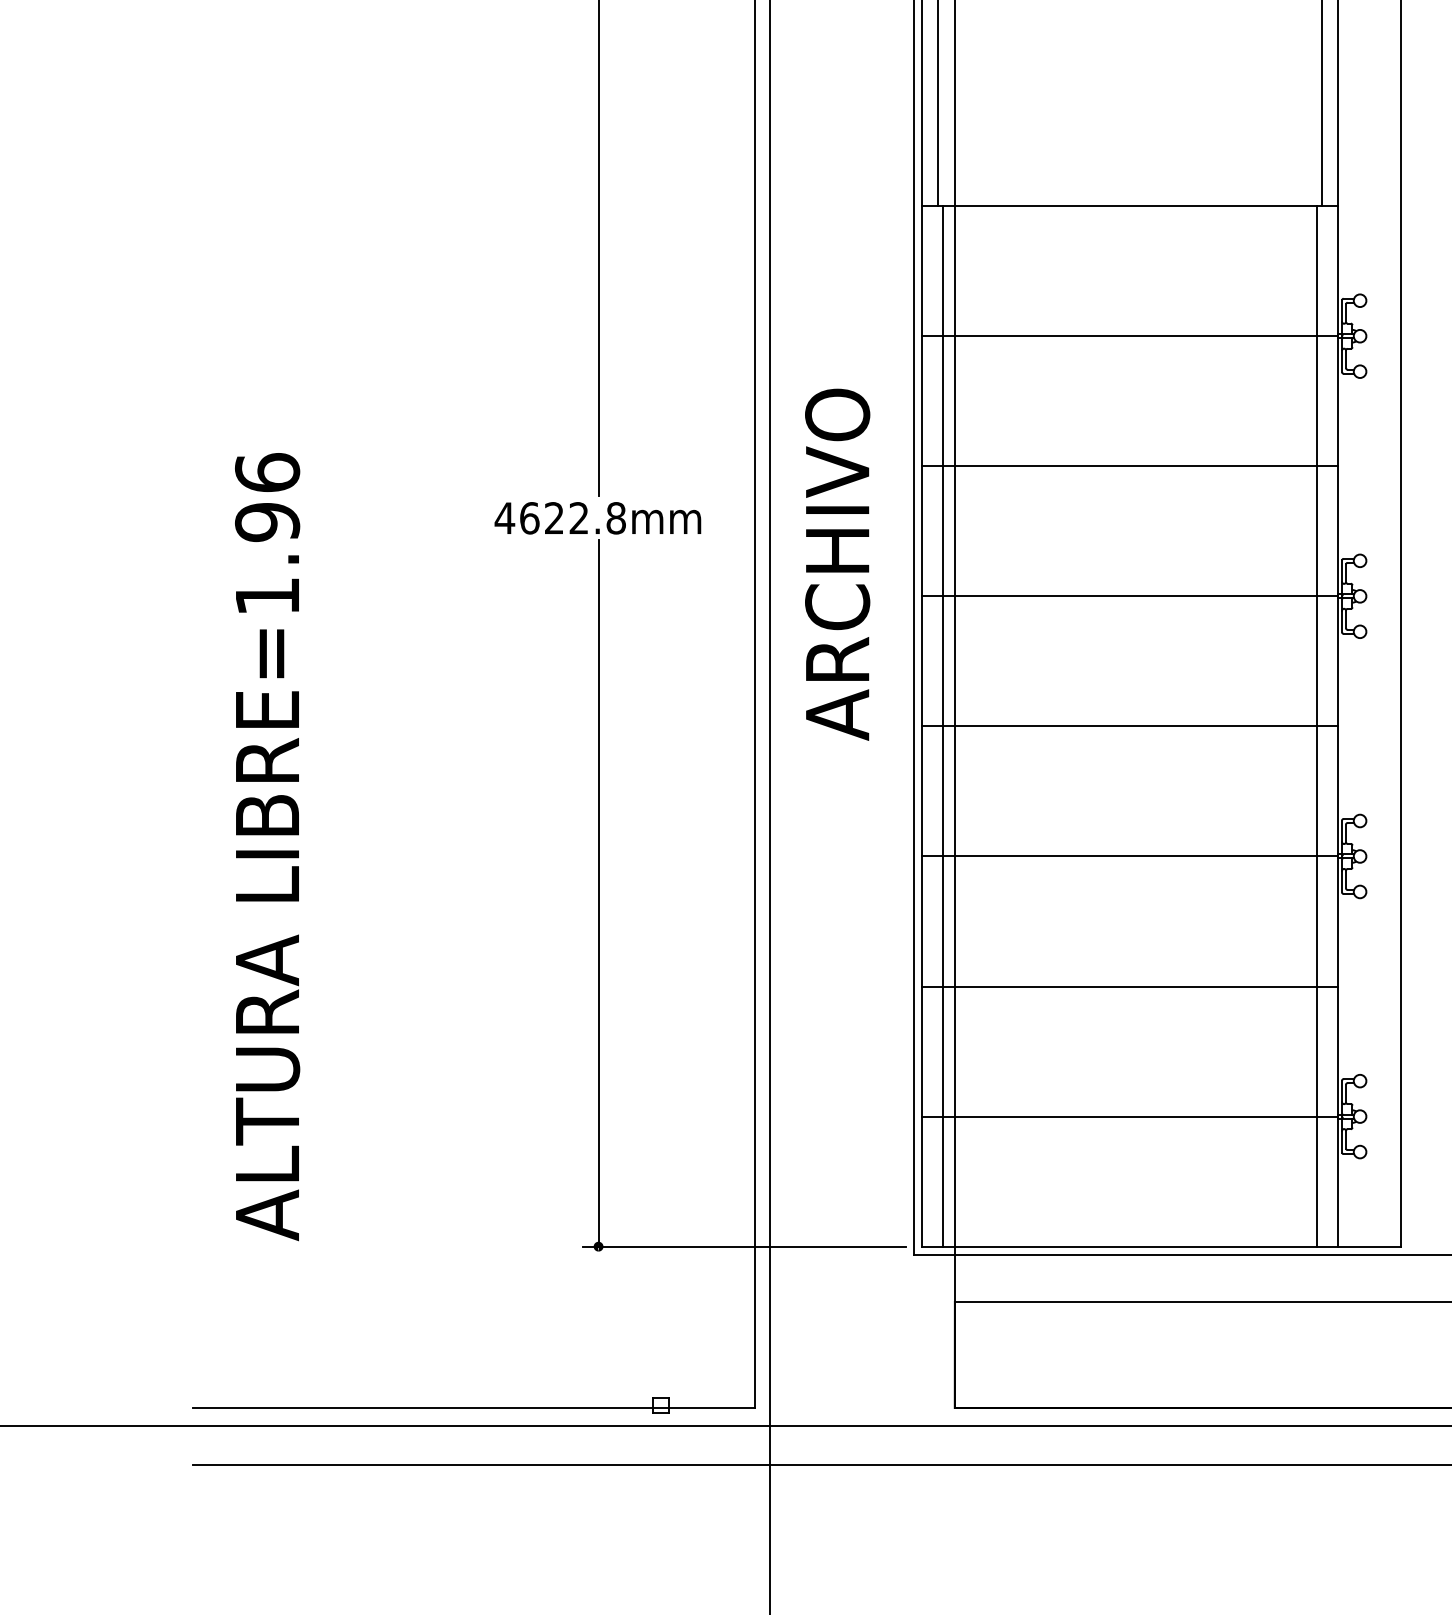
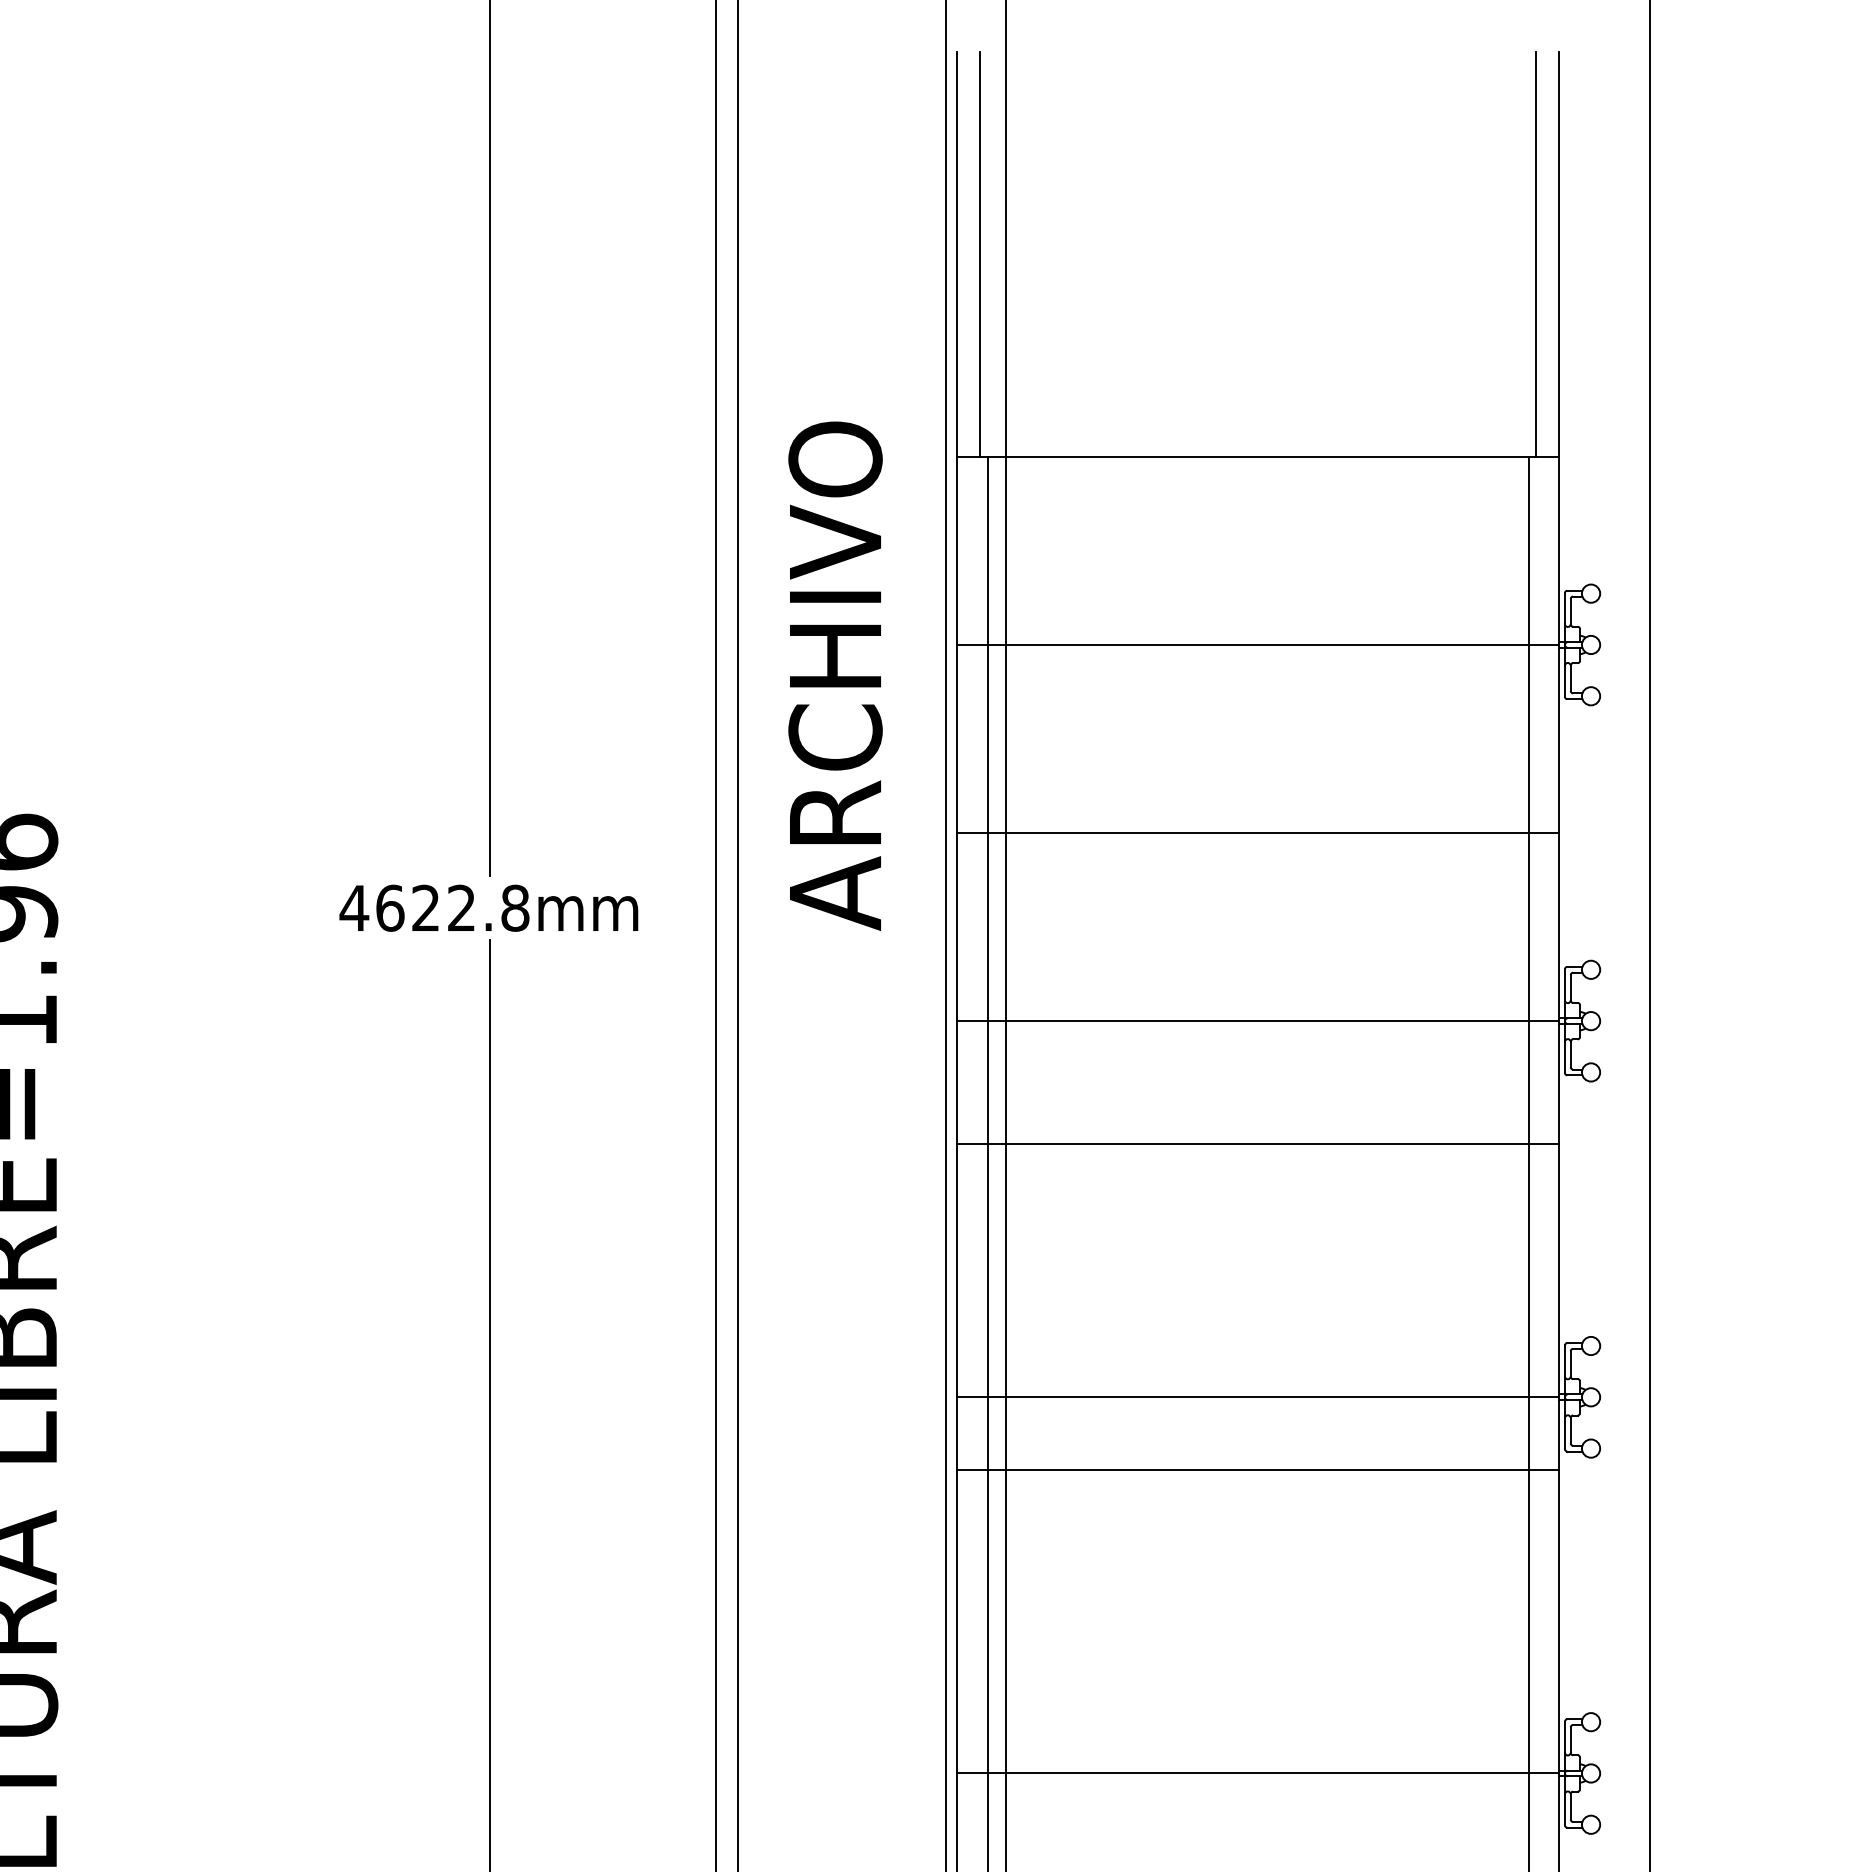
text: (837, 564) -> (835, 675), moved
line: (1129, 726) -> (1257, 1144), moved
line: (1129, 986) -> (1257, 1469), moved

